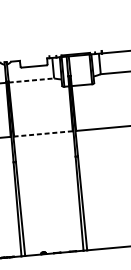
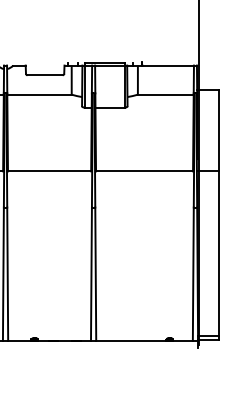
line: (32, 80) -> (40, 94), dashed -> solid
line: (43, 133) -> (49, 171), dashed -> solid

